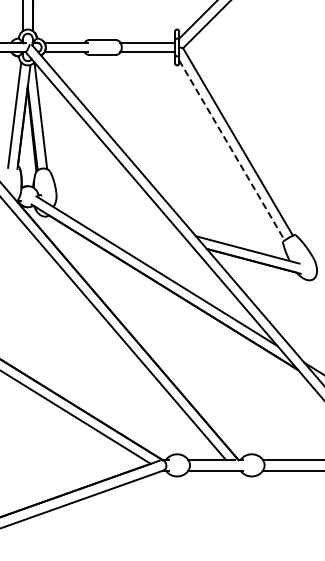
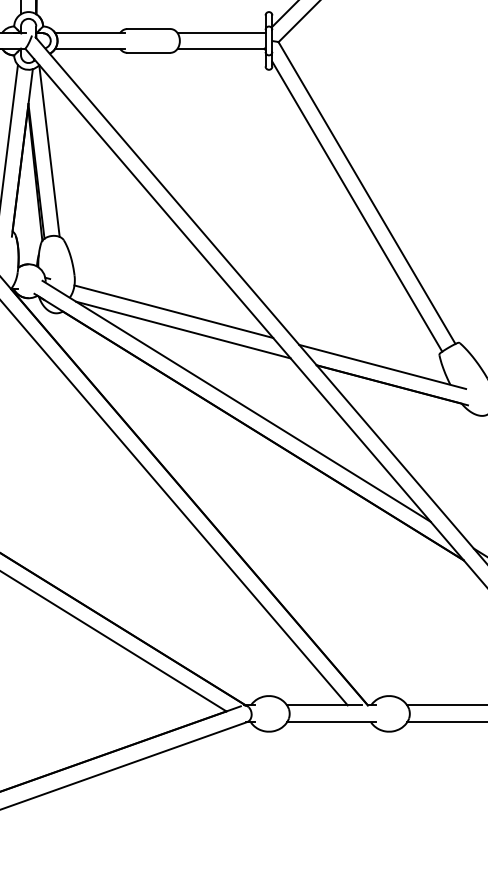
line: (232, 150) -> (358, 206), dashed -> solid
line: (117, 215) -> (172, 311), added
line: (123, 226) -> (182, 329), added

